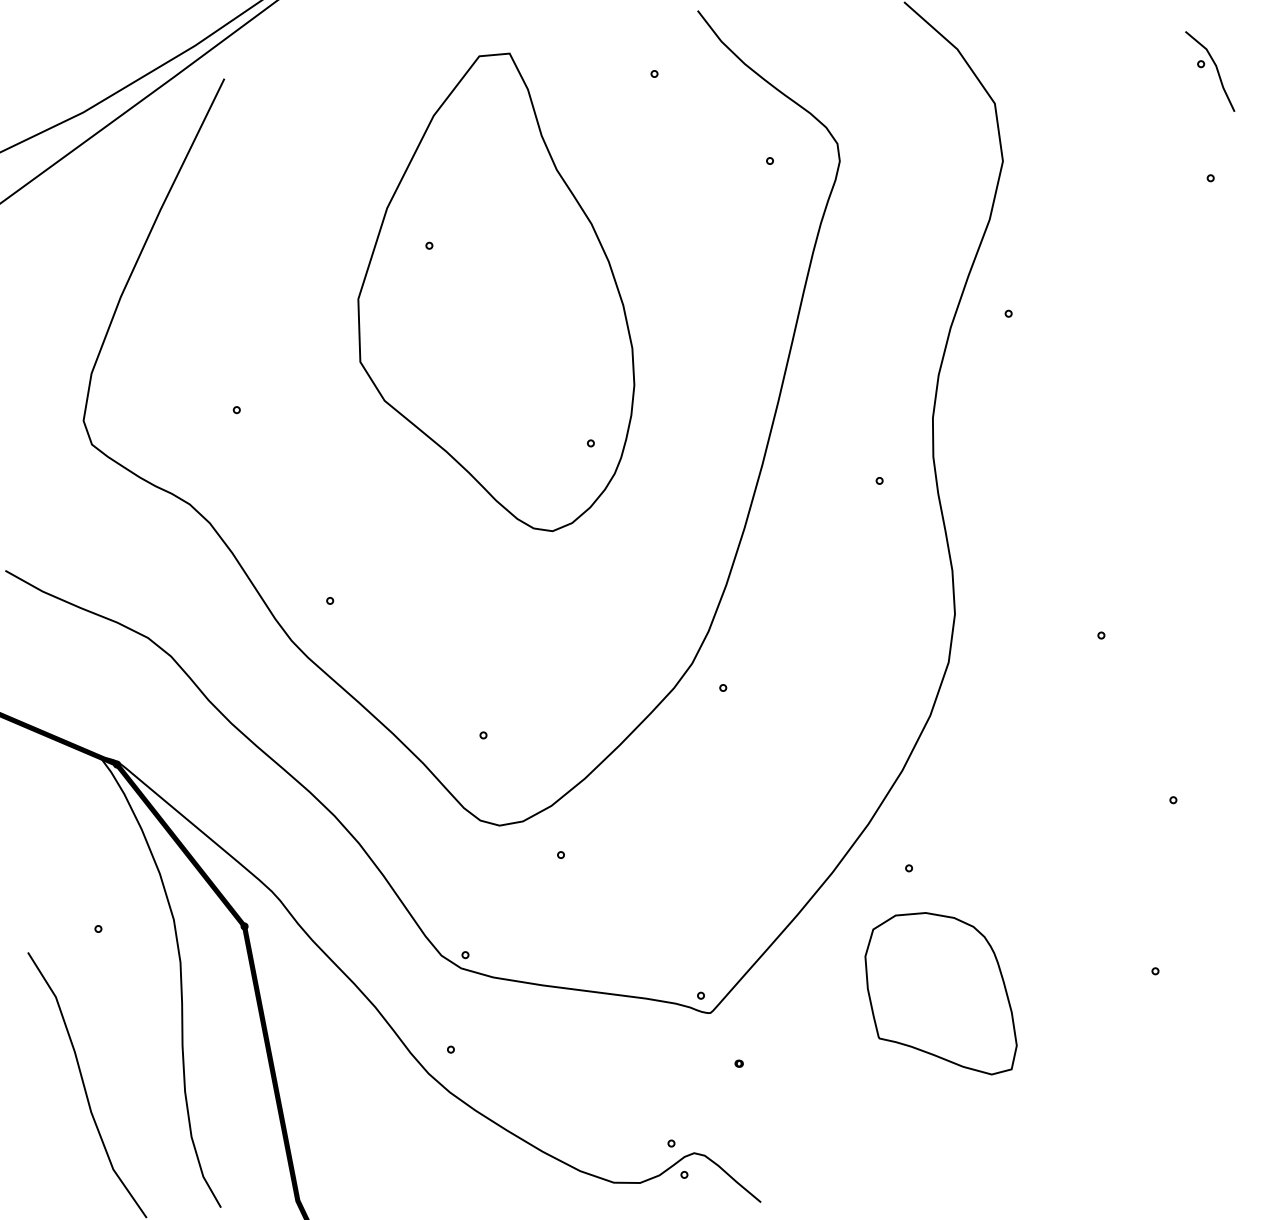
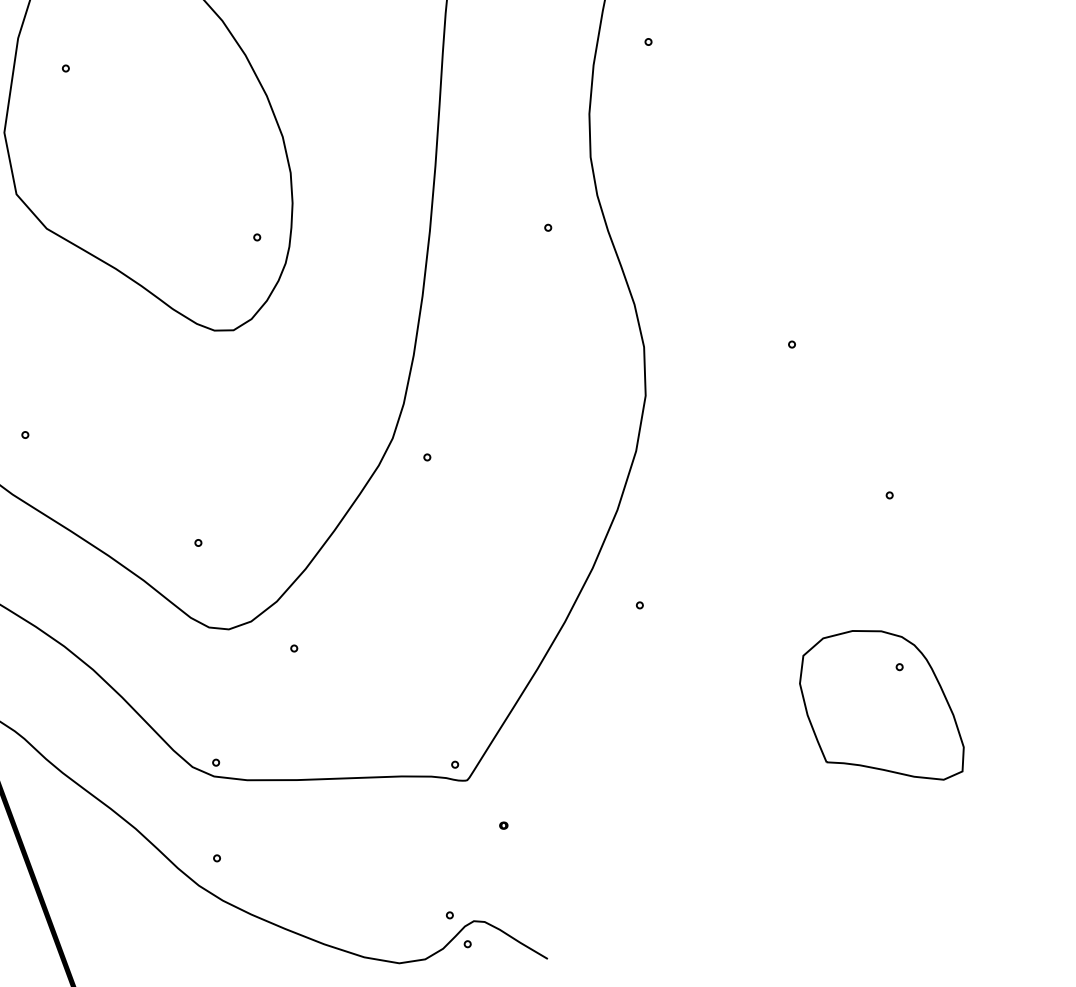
part: (940, 993) -> (880, 708), moved

